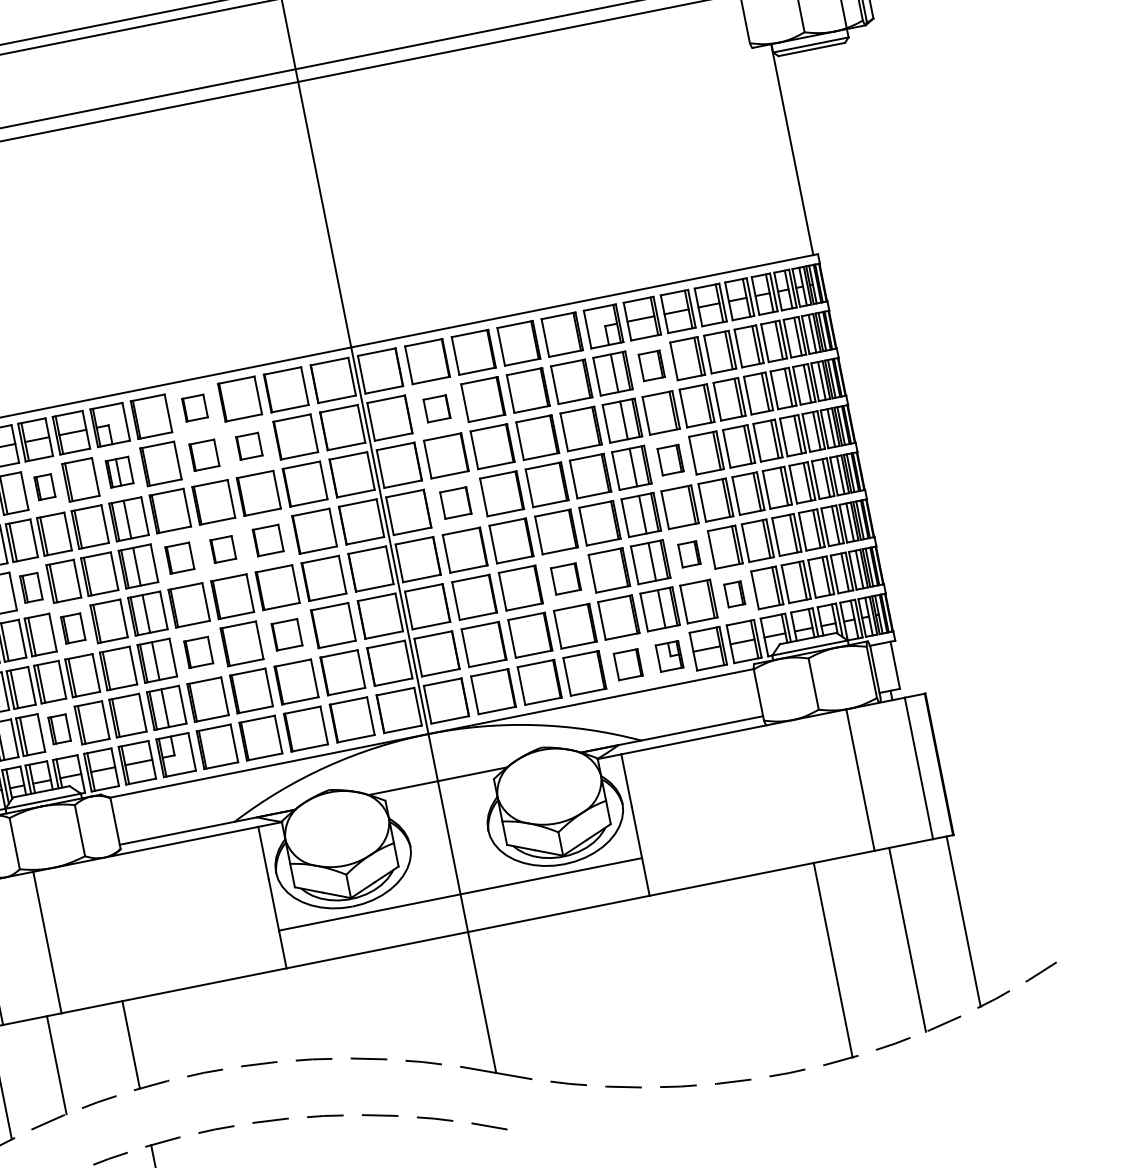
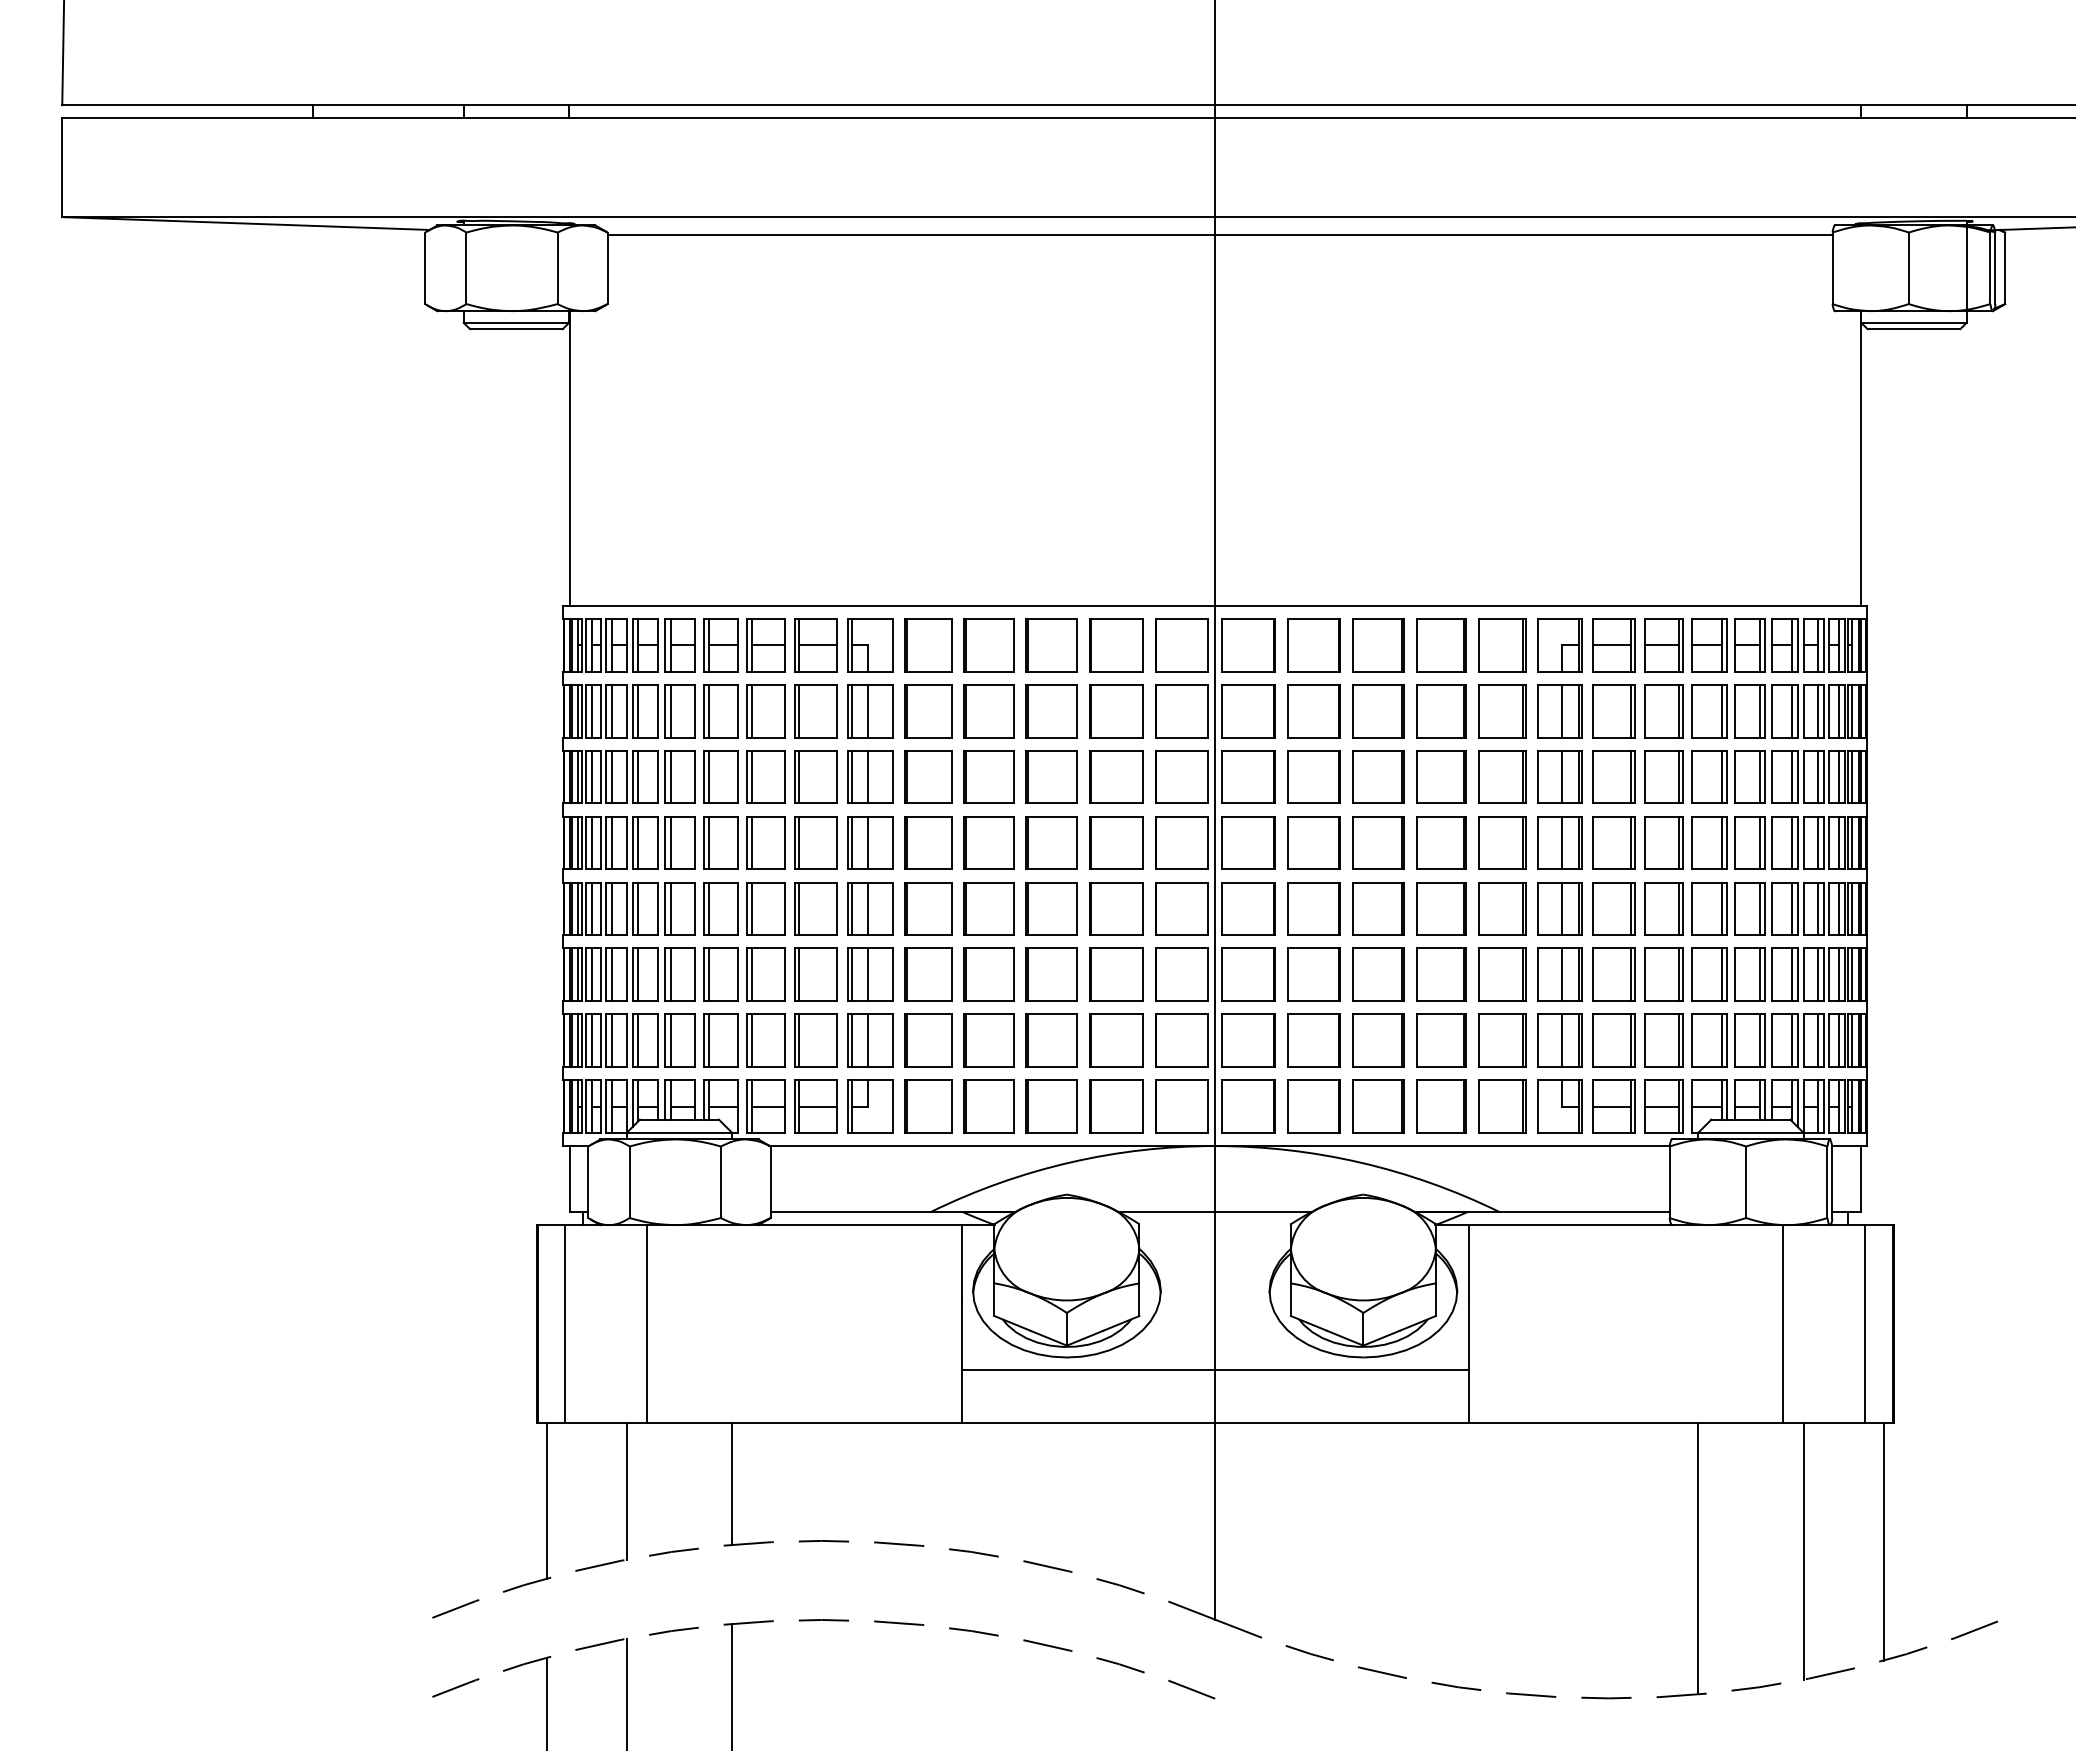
part: (651, 366) -> (1613, 711), size x1.43
part: (194, 408) -> (988, 645), size x1.67
part: (436, 409) -> (1313, 711), size x1.67
part: (249, 446) -> (1051, 711), size x1.67
part: (204, 455) -> (988, 711), size x1.43
part: (670, 459) -> (1613, 842), size x1.43
part: (119, 472) -> (870, 711), size x1.43
part: (44, 487) -> (765, 711), size x1.67
part: (455, 502) -> (1313, 842), size x1.43
part: (267, 540) -> (1051, 842), size x1.43
part: (222, 549) -> (988, 842), size x1.67
part: (689, 554) -> (1613, 974), size x1.67
part: (179, 557) -> (928, 842), size x1.43
part: (565, 578) -> (1441, 974), size x1.43
part: (31, 587) -> (720, 842), size x1.43
part: (734, 594) -> (1663, 1040), size x1.67
part: (72, 628) -> (765, 908), size x1.43
part: (286, 634) -> (1051, 974), size x1.43
part: (198, 652) -> (928, 974), size x1.43
part: (669, 656) -> (1559, 1106), size x1.43
part: (628, 664) -> (1502, 1106), size x1.43
part: (59, 729) -> (720, 1040), size x1.43

